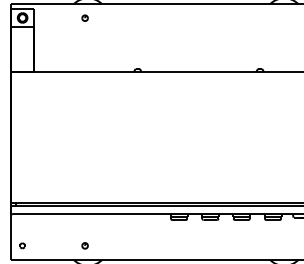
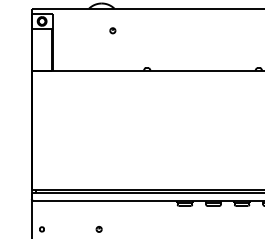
part: (84, 17) -> (112, 30), moved

